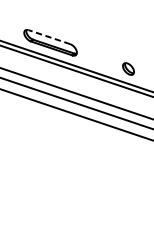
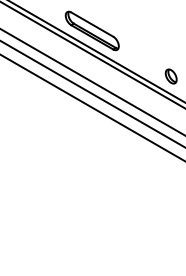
line: (48, 37) -> (91, 24), dashed -> solid

